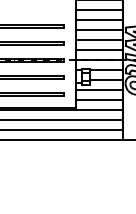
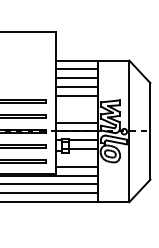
line: (99, 29) -> (77, 104), removed
line: (99, 40) -> (77, 113), removed
line: (99, 89) -> (77, 157), removed

